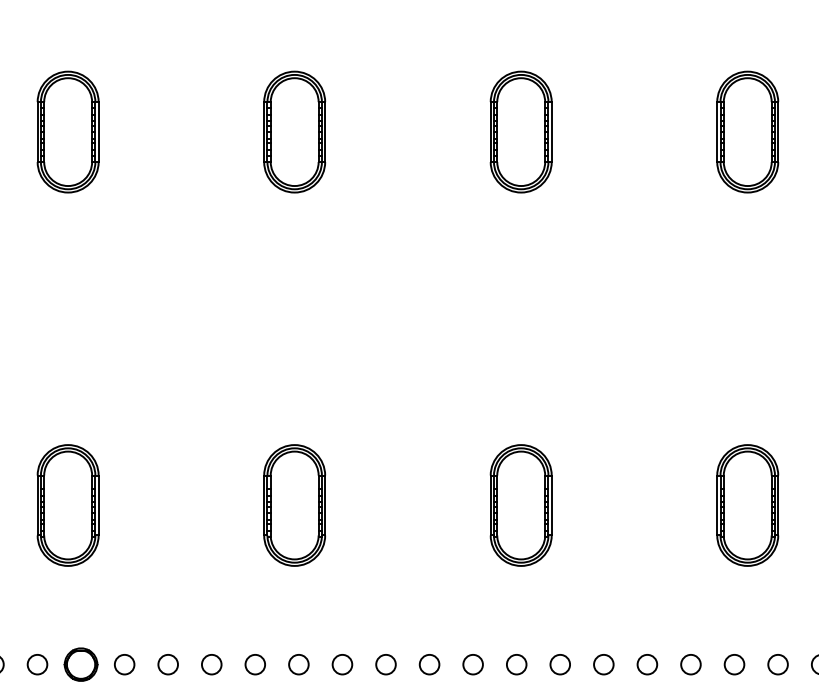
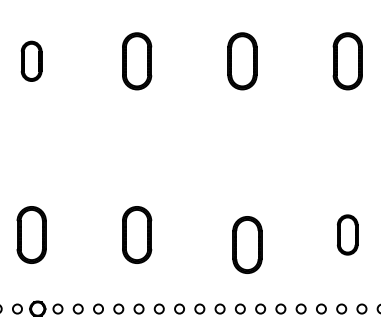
part: (67, 132) -> (31, 61), size x0.7
part: (521, 504) -> (247, 244), moved
part: (747, 504) -> (347, 234), size x0.7

